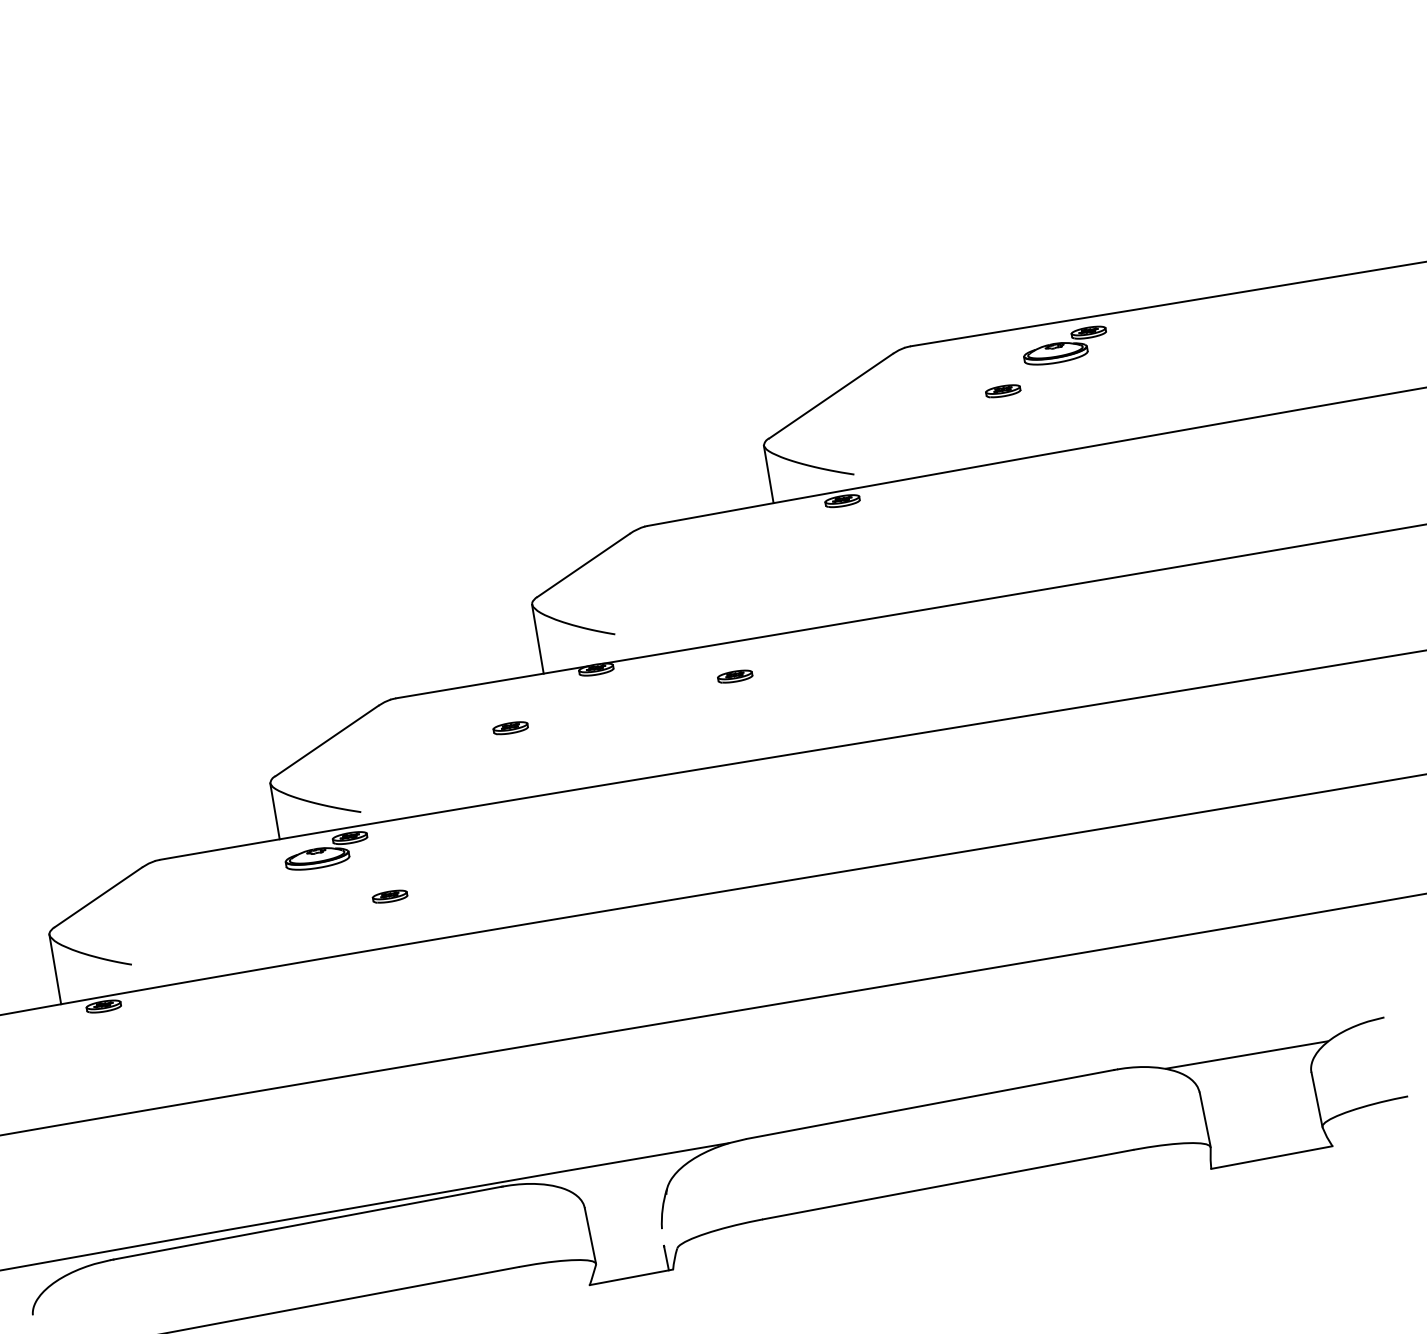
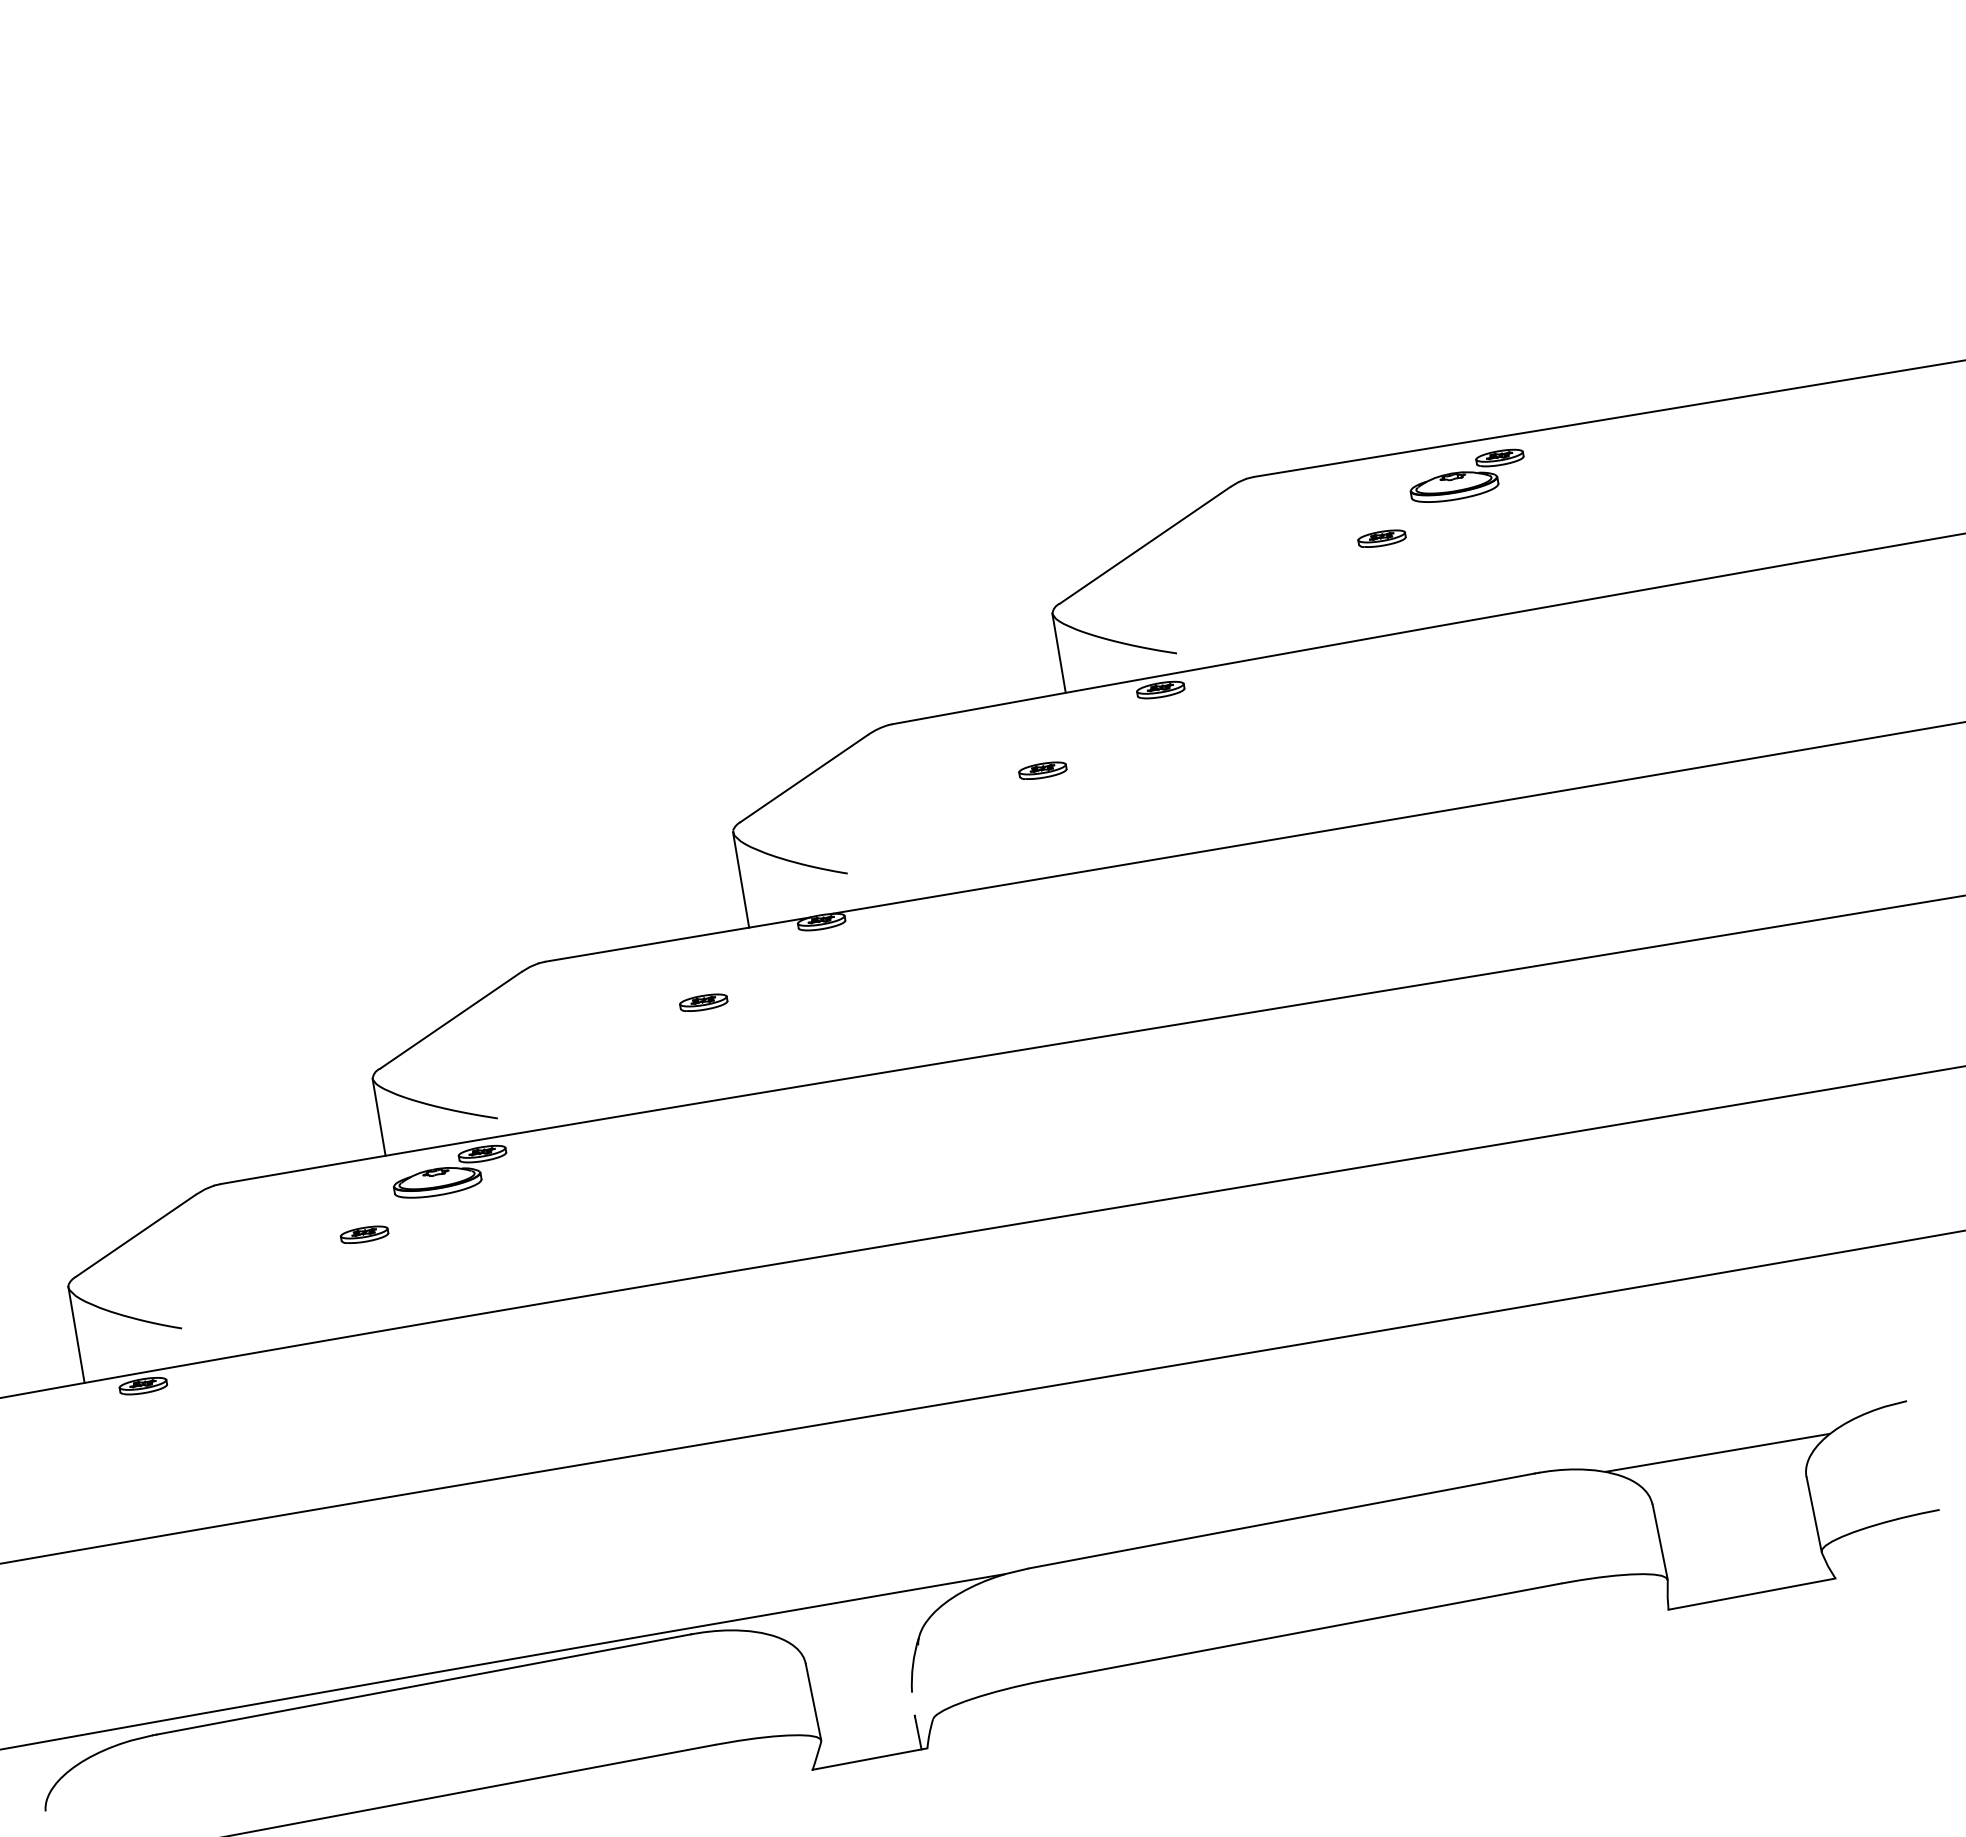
part: (734, 676) -> (1042, 770), moved
part: (390, 896) -> (364, 1234), moved

